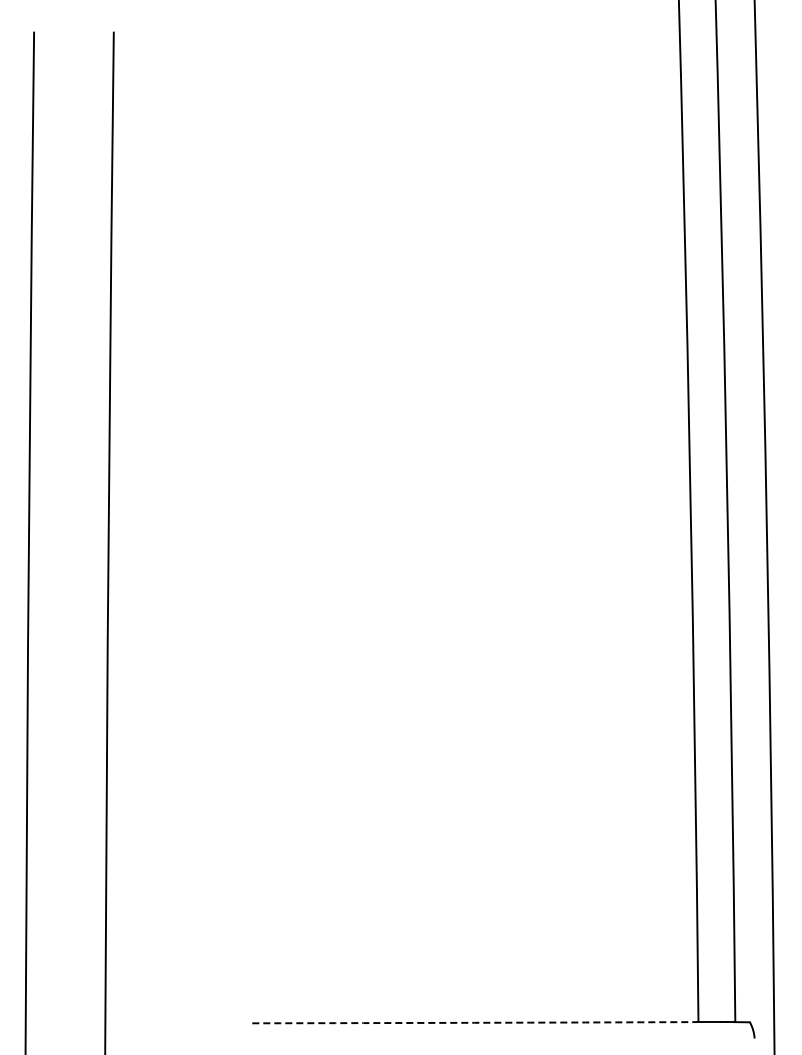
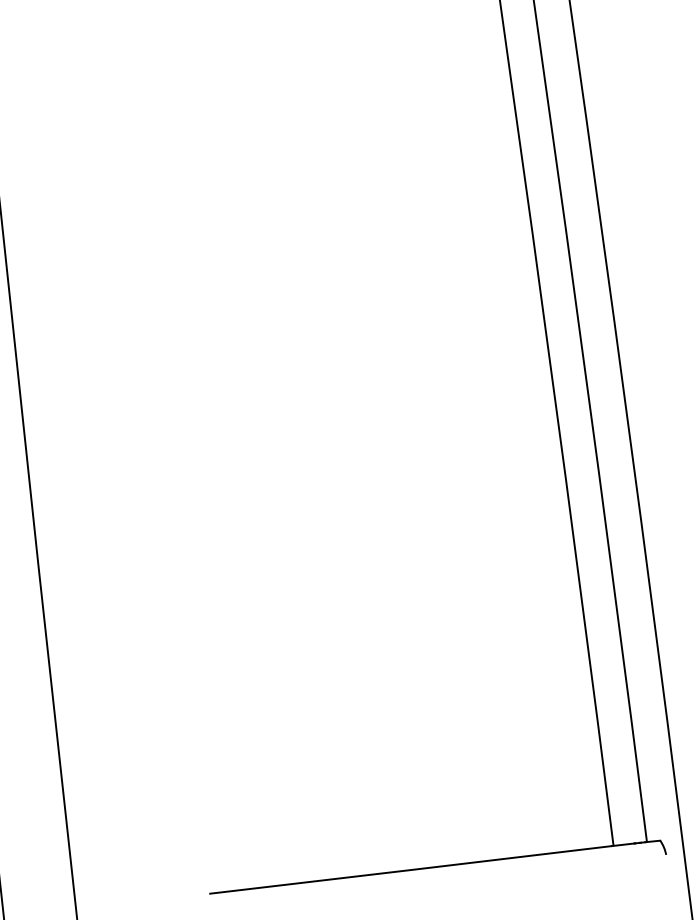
arc: (474, 1022) -> (410, 869), dashed -> solid

